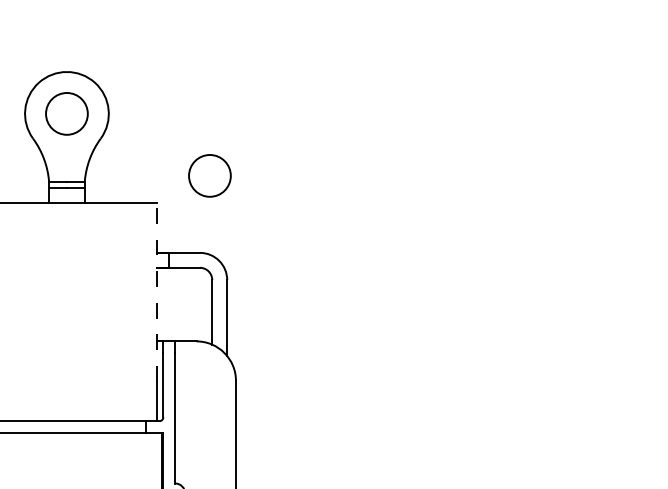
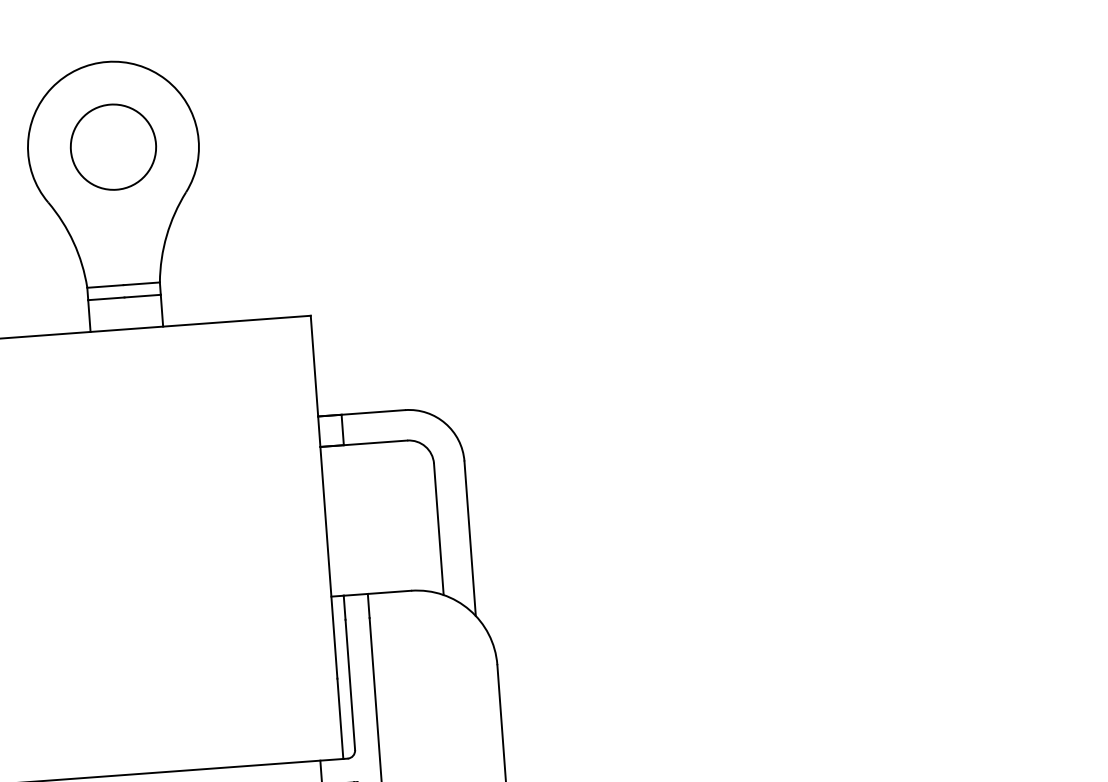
circle: (209, 175) -> (412, 251), removed
line: (157, 292) -> (324, 497), dashed -> solid

